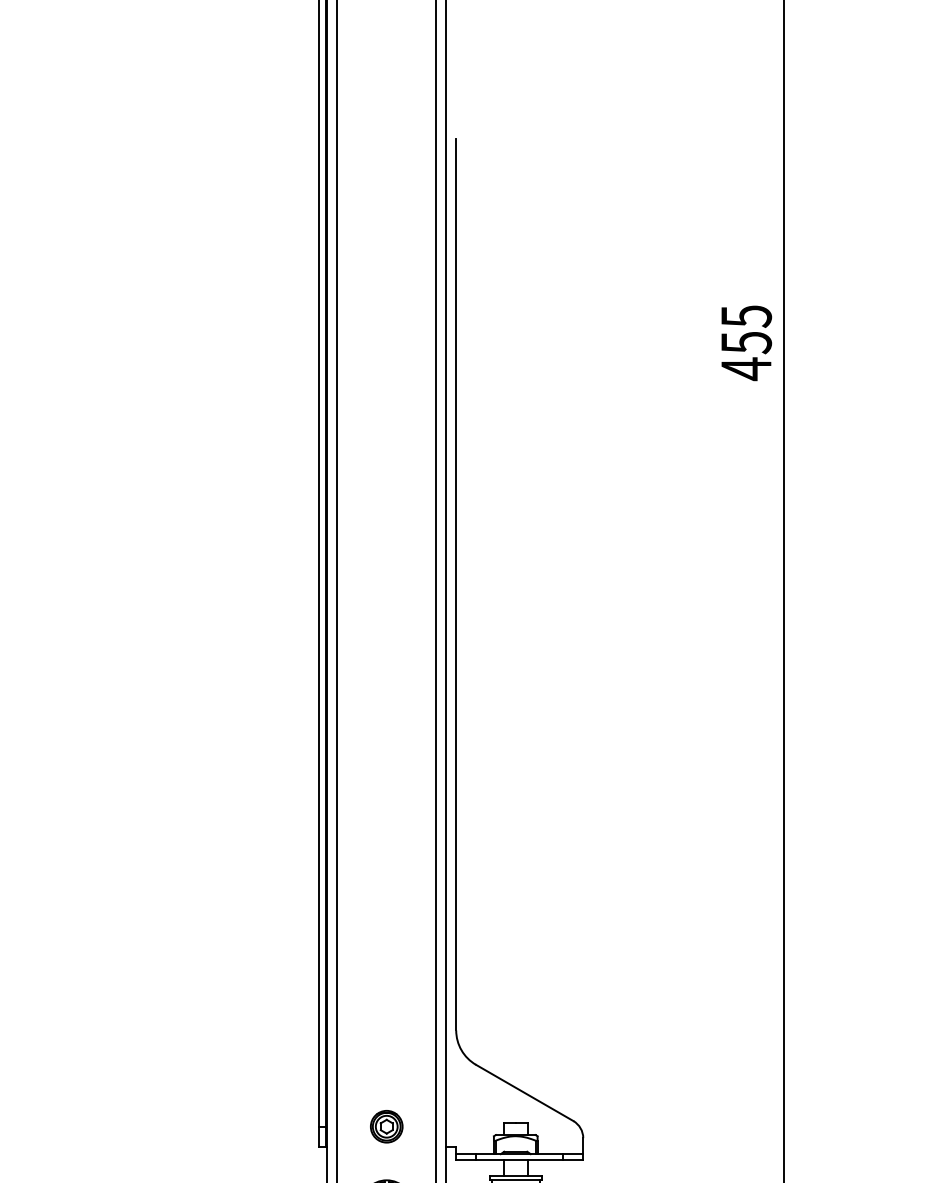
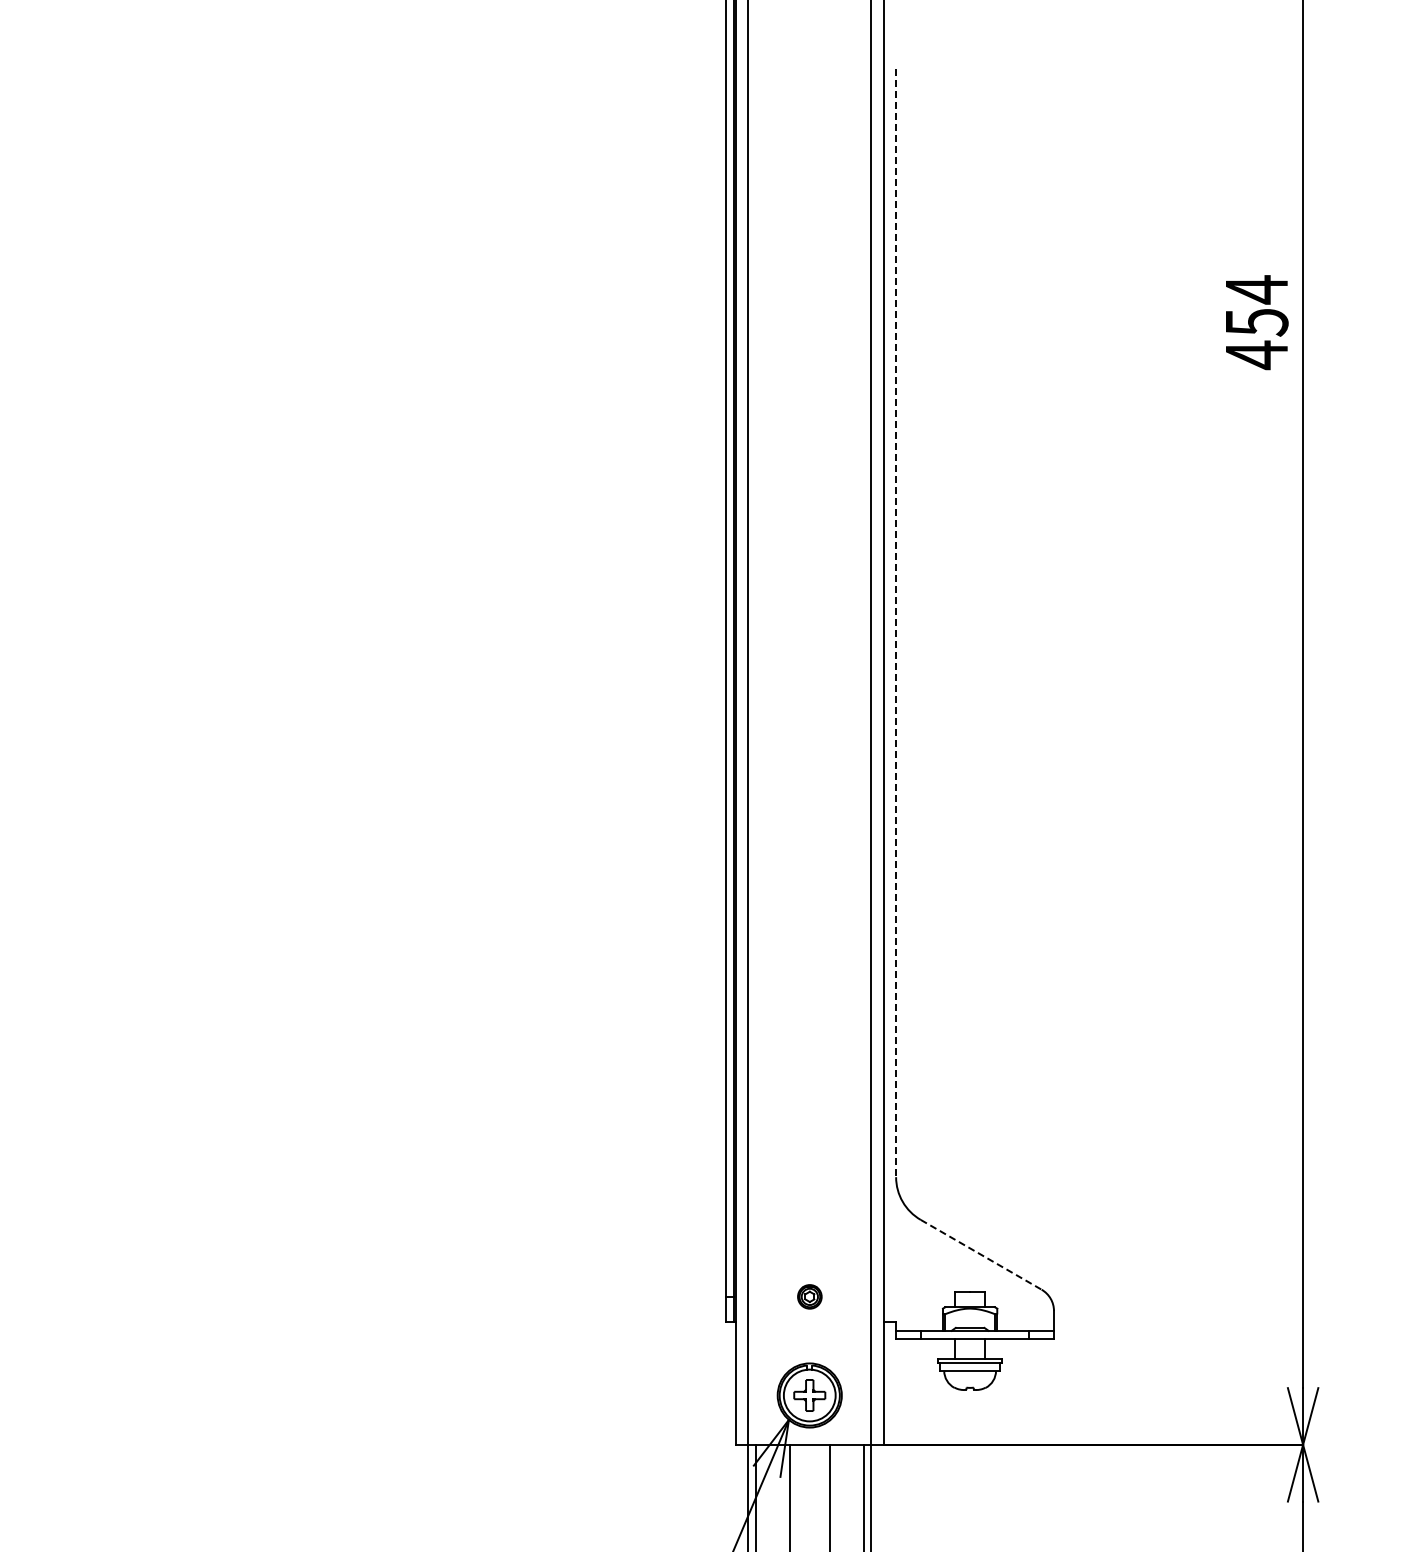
text: (746, 316) -> (1257, 289), 455 -> 454
line: (456, 584) -> (896, 623), solid -> dashed
line: (524, 1092) -> (981, 1254), solid -> dashed
part: (386, 1126) -> (809, 1296), size x0.6

